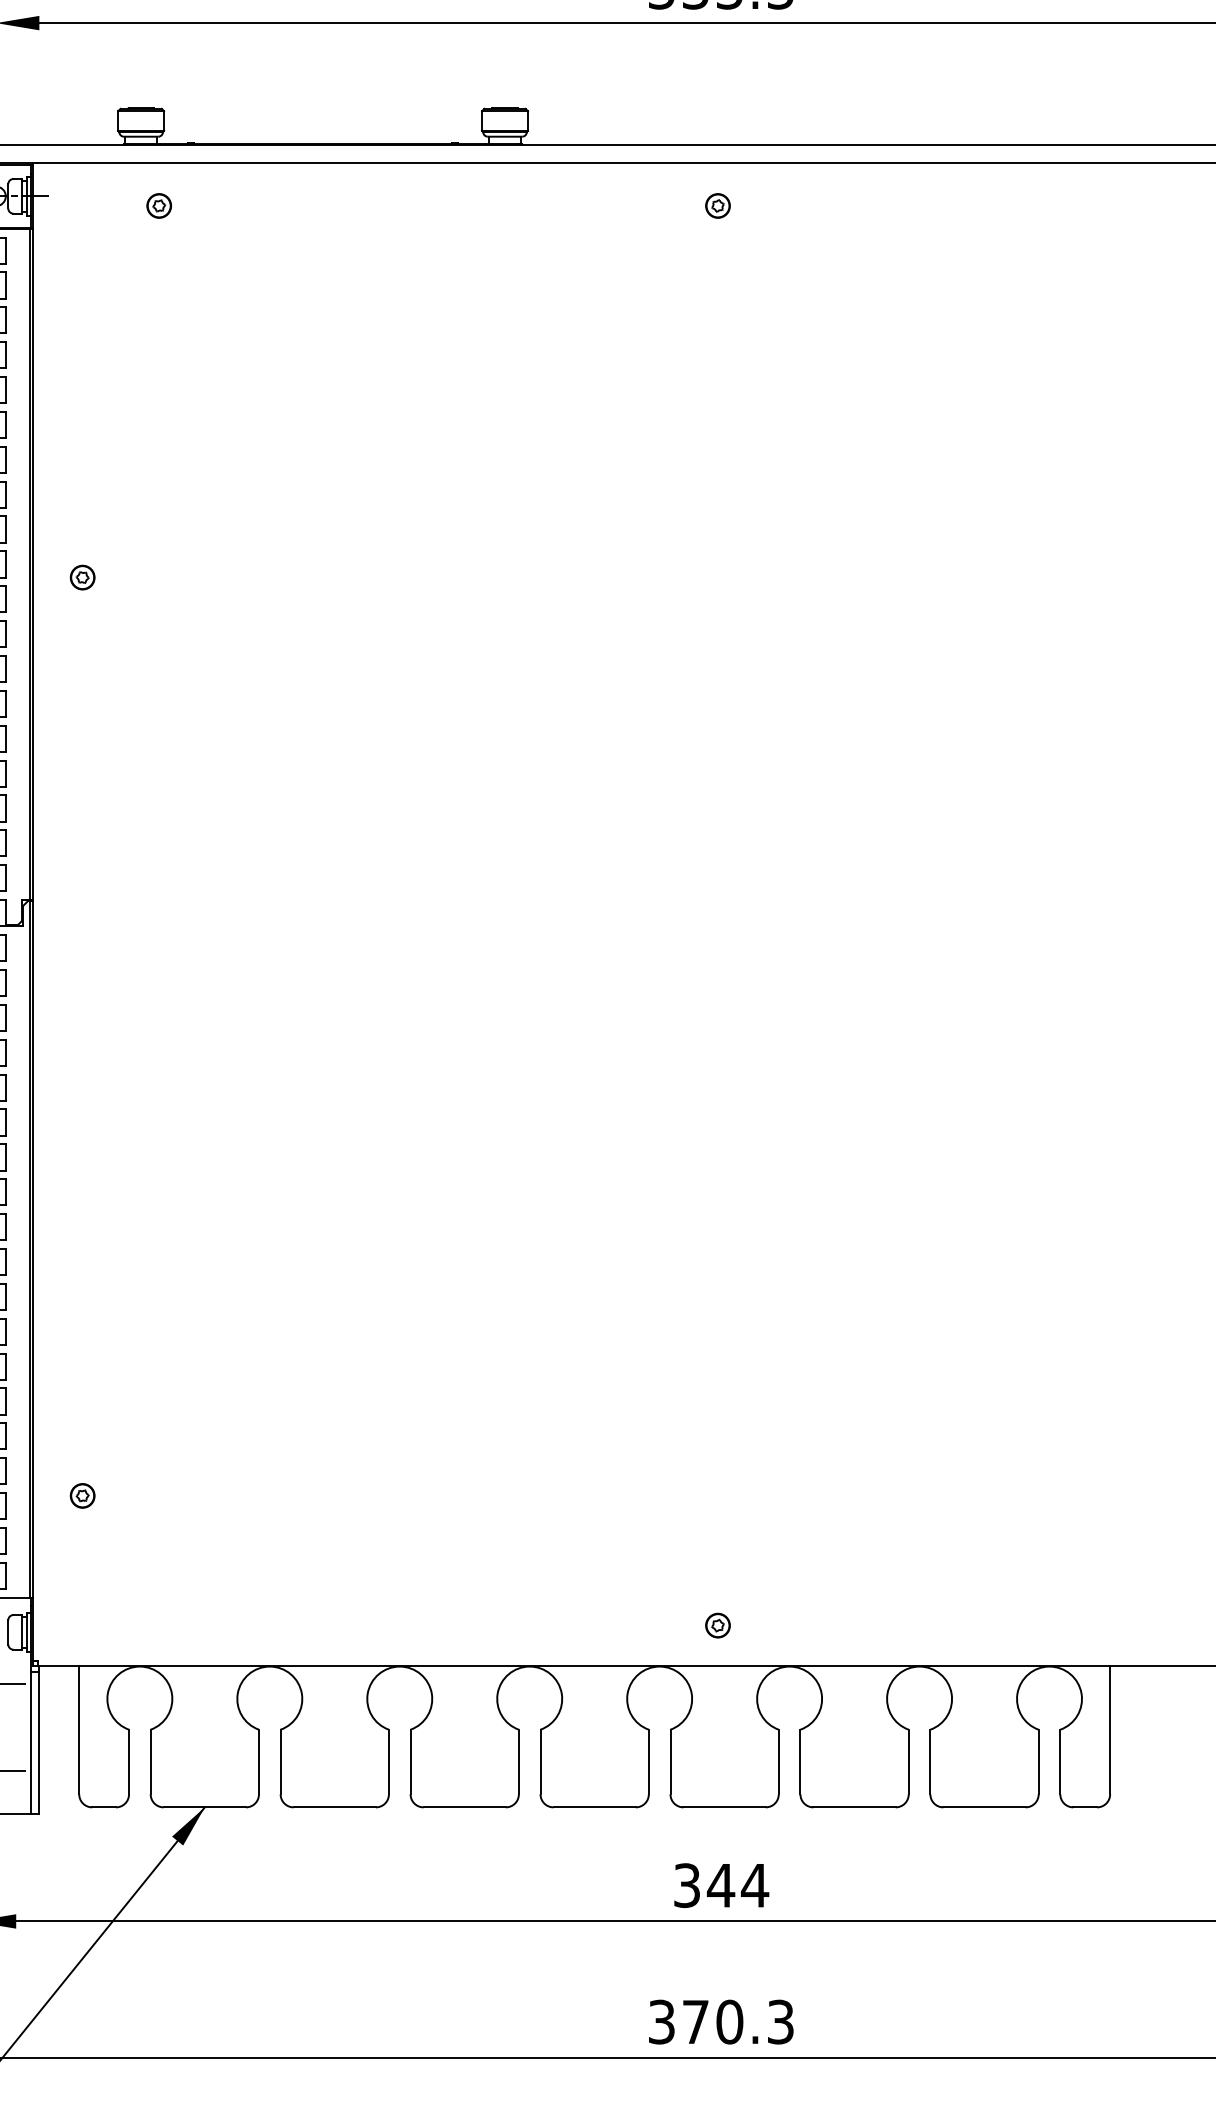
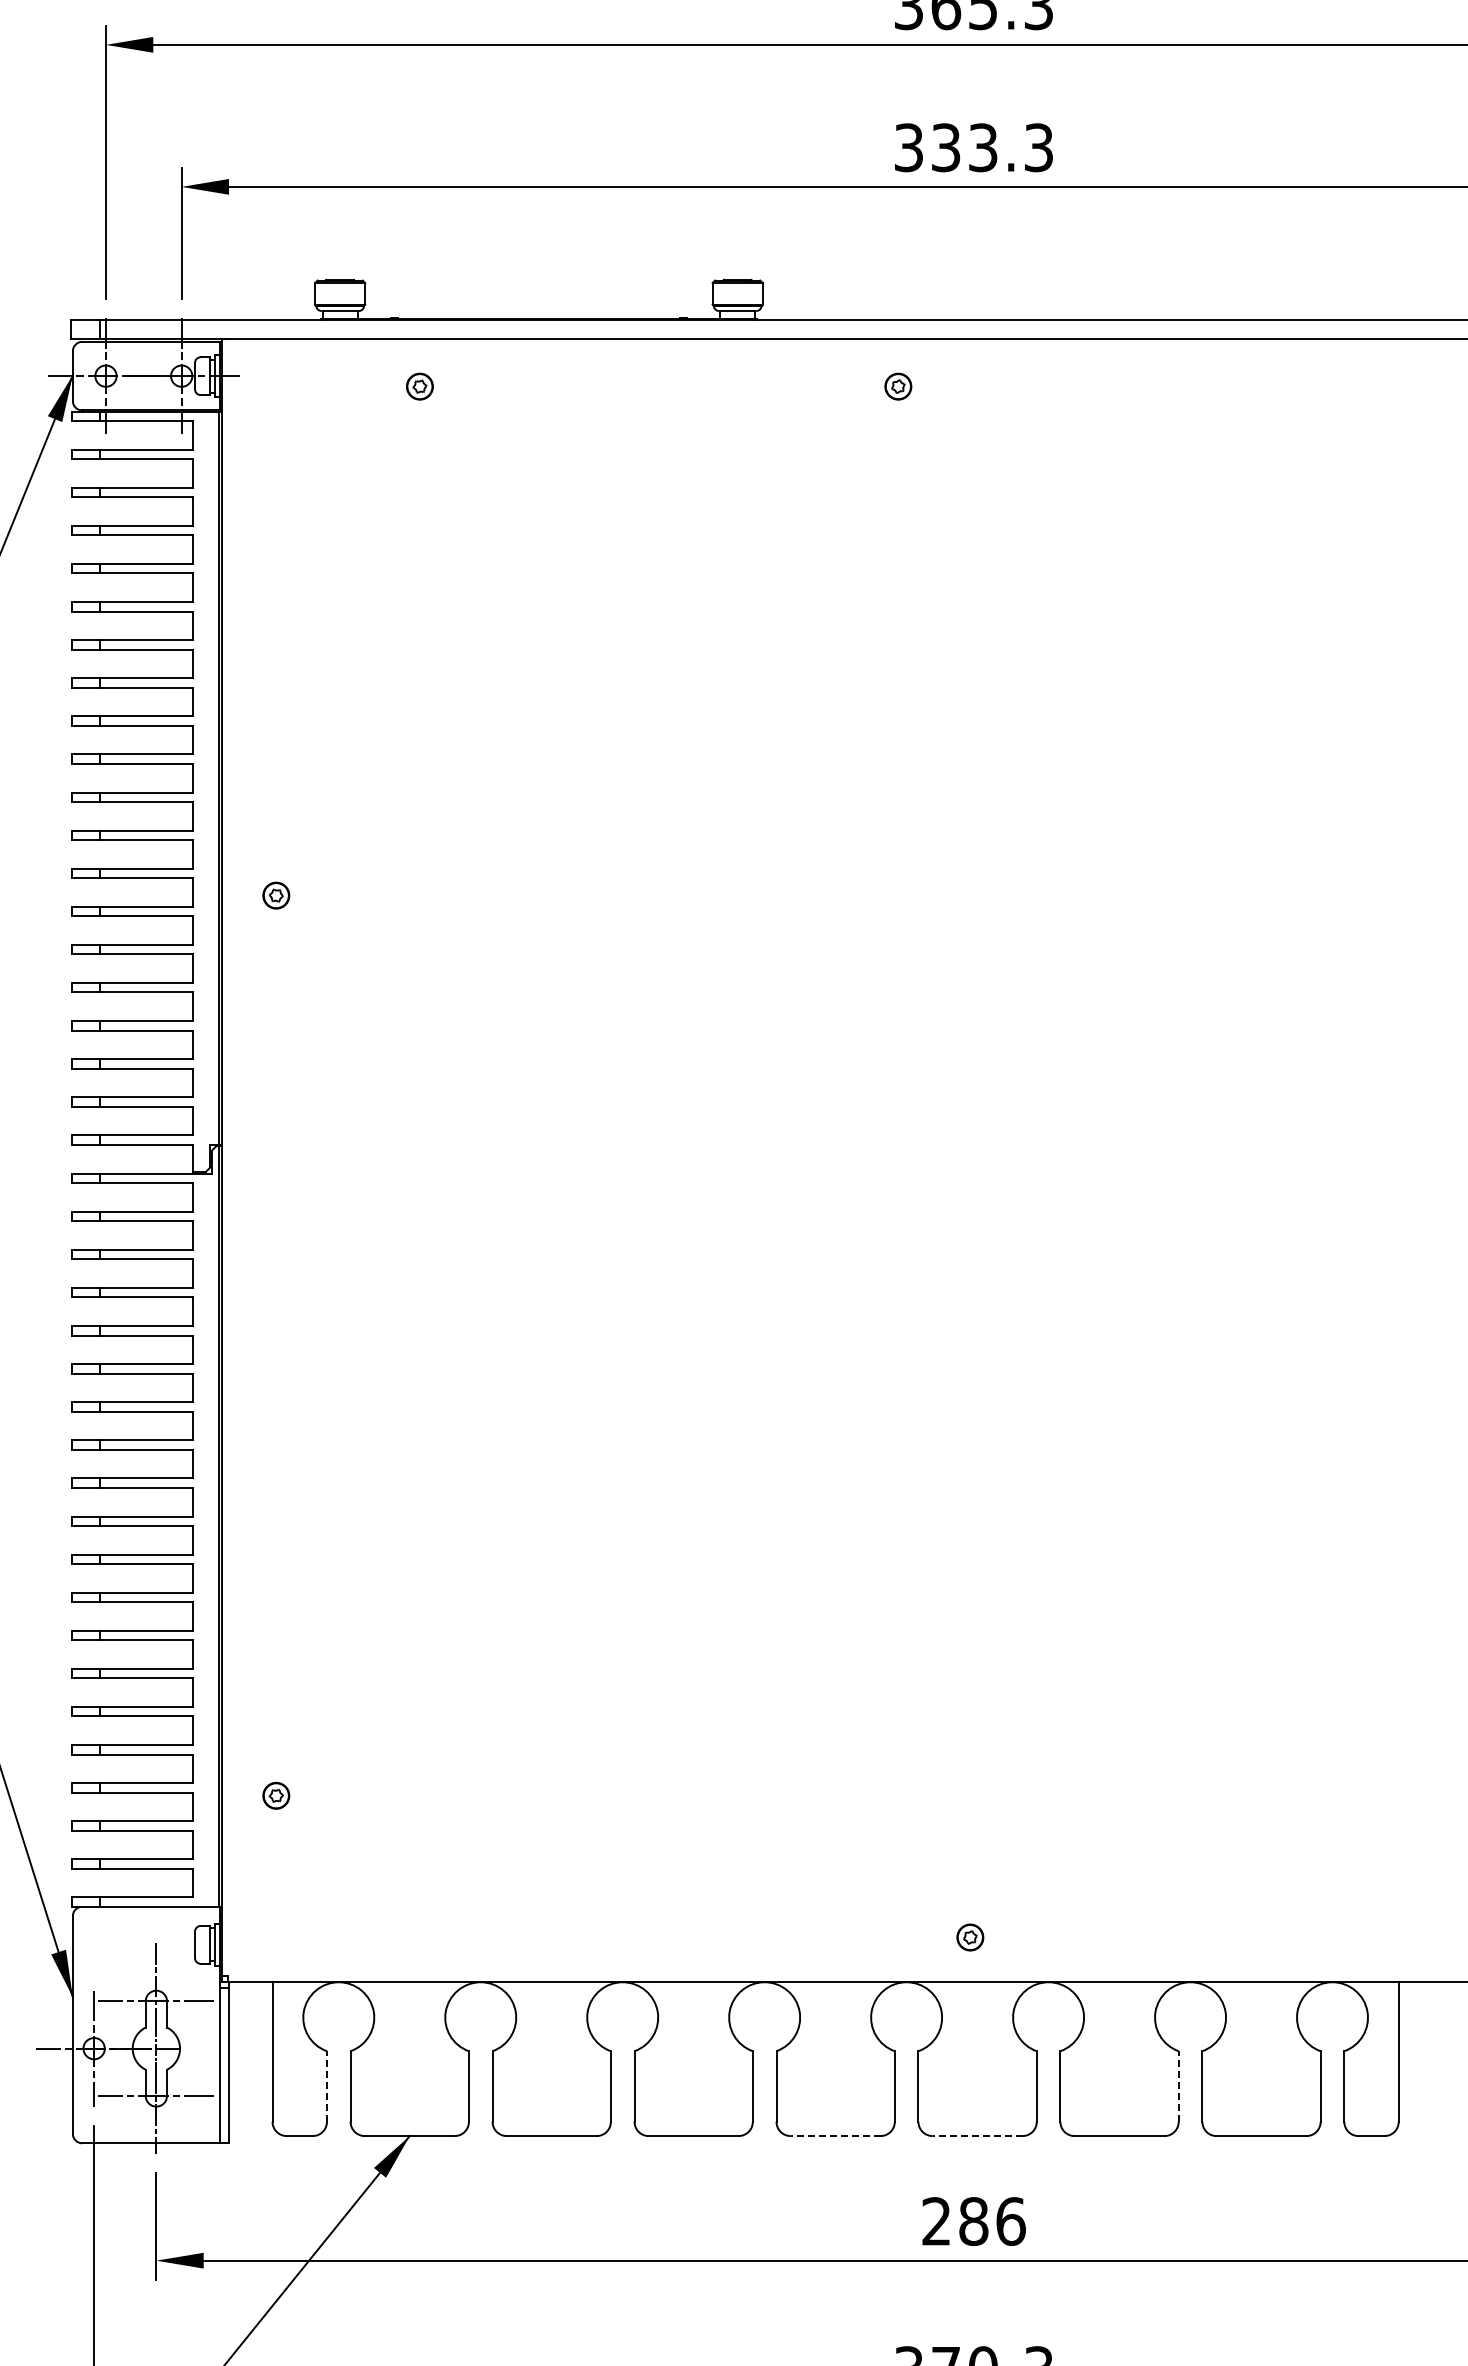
part: (158, 205) -> (419, 386), moved
part: (718, 205) -> (898, 386), moved
part: (82, 577) -> (276, 895), moved
line: (128, 1762) -> (326, 2086), solid -> dashed
line: (908, 1762) -> (1178, 2086), solid -> dashed
line: (594, 1807) -> (835, 2136), solid -> dashed
line: (724, 1807) -> (977, 2136), solid -> dashed
text: (721, 1885) -> (974, 2221), 344 -> 286

